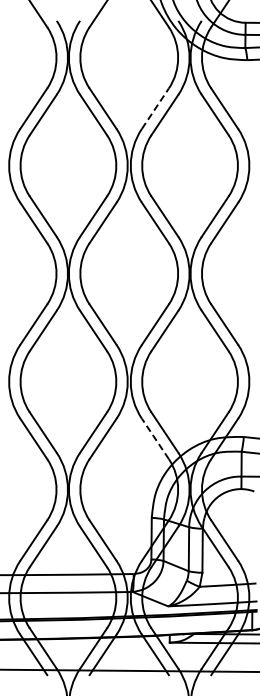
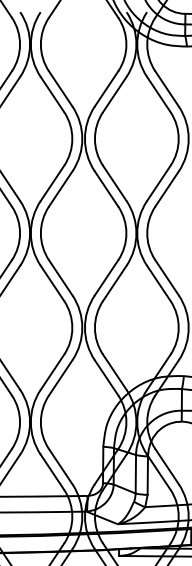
line: (155, 108) -> (106, 88), dashed -> solid
line: (155, 438) -> (106, 377), dashed -> solid

